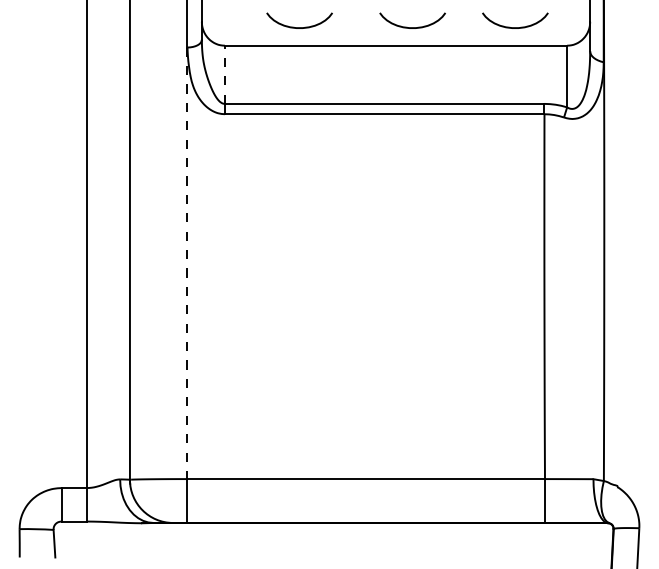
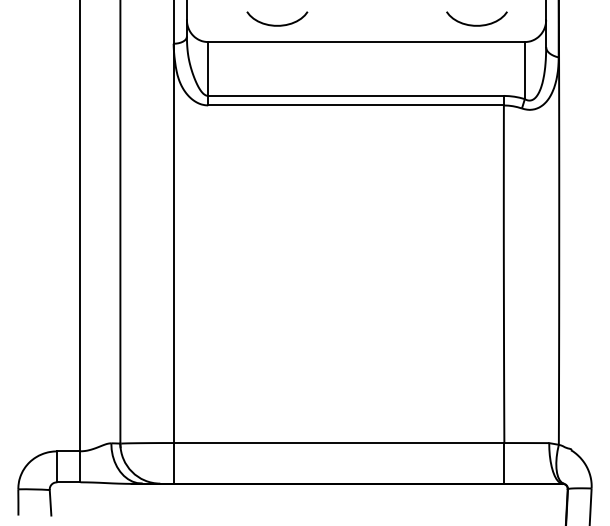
curve: (412, 26) -> (381, 24), removed
line: (225, 75) -> (208, 69), dashed -> solid
line: (187, 263) -> (173, 243), dashed -> solid

